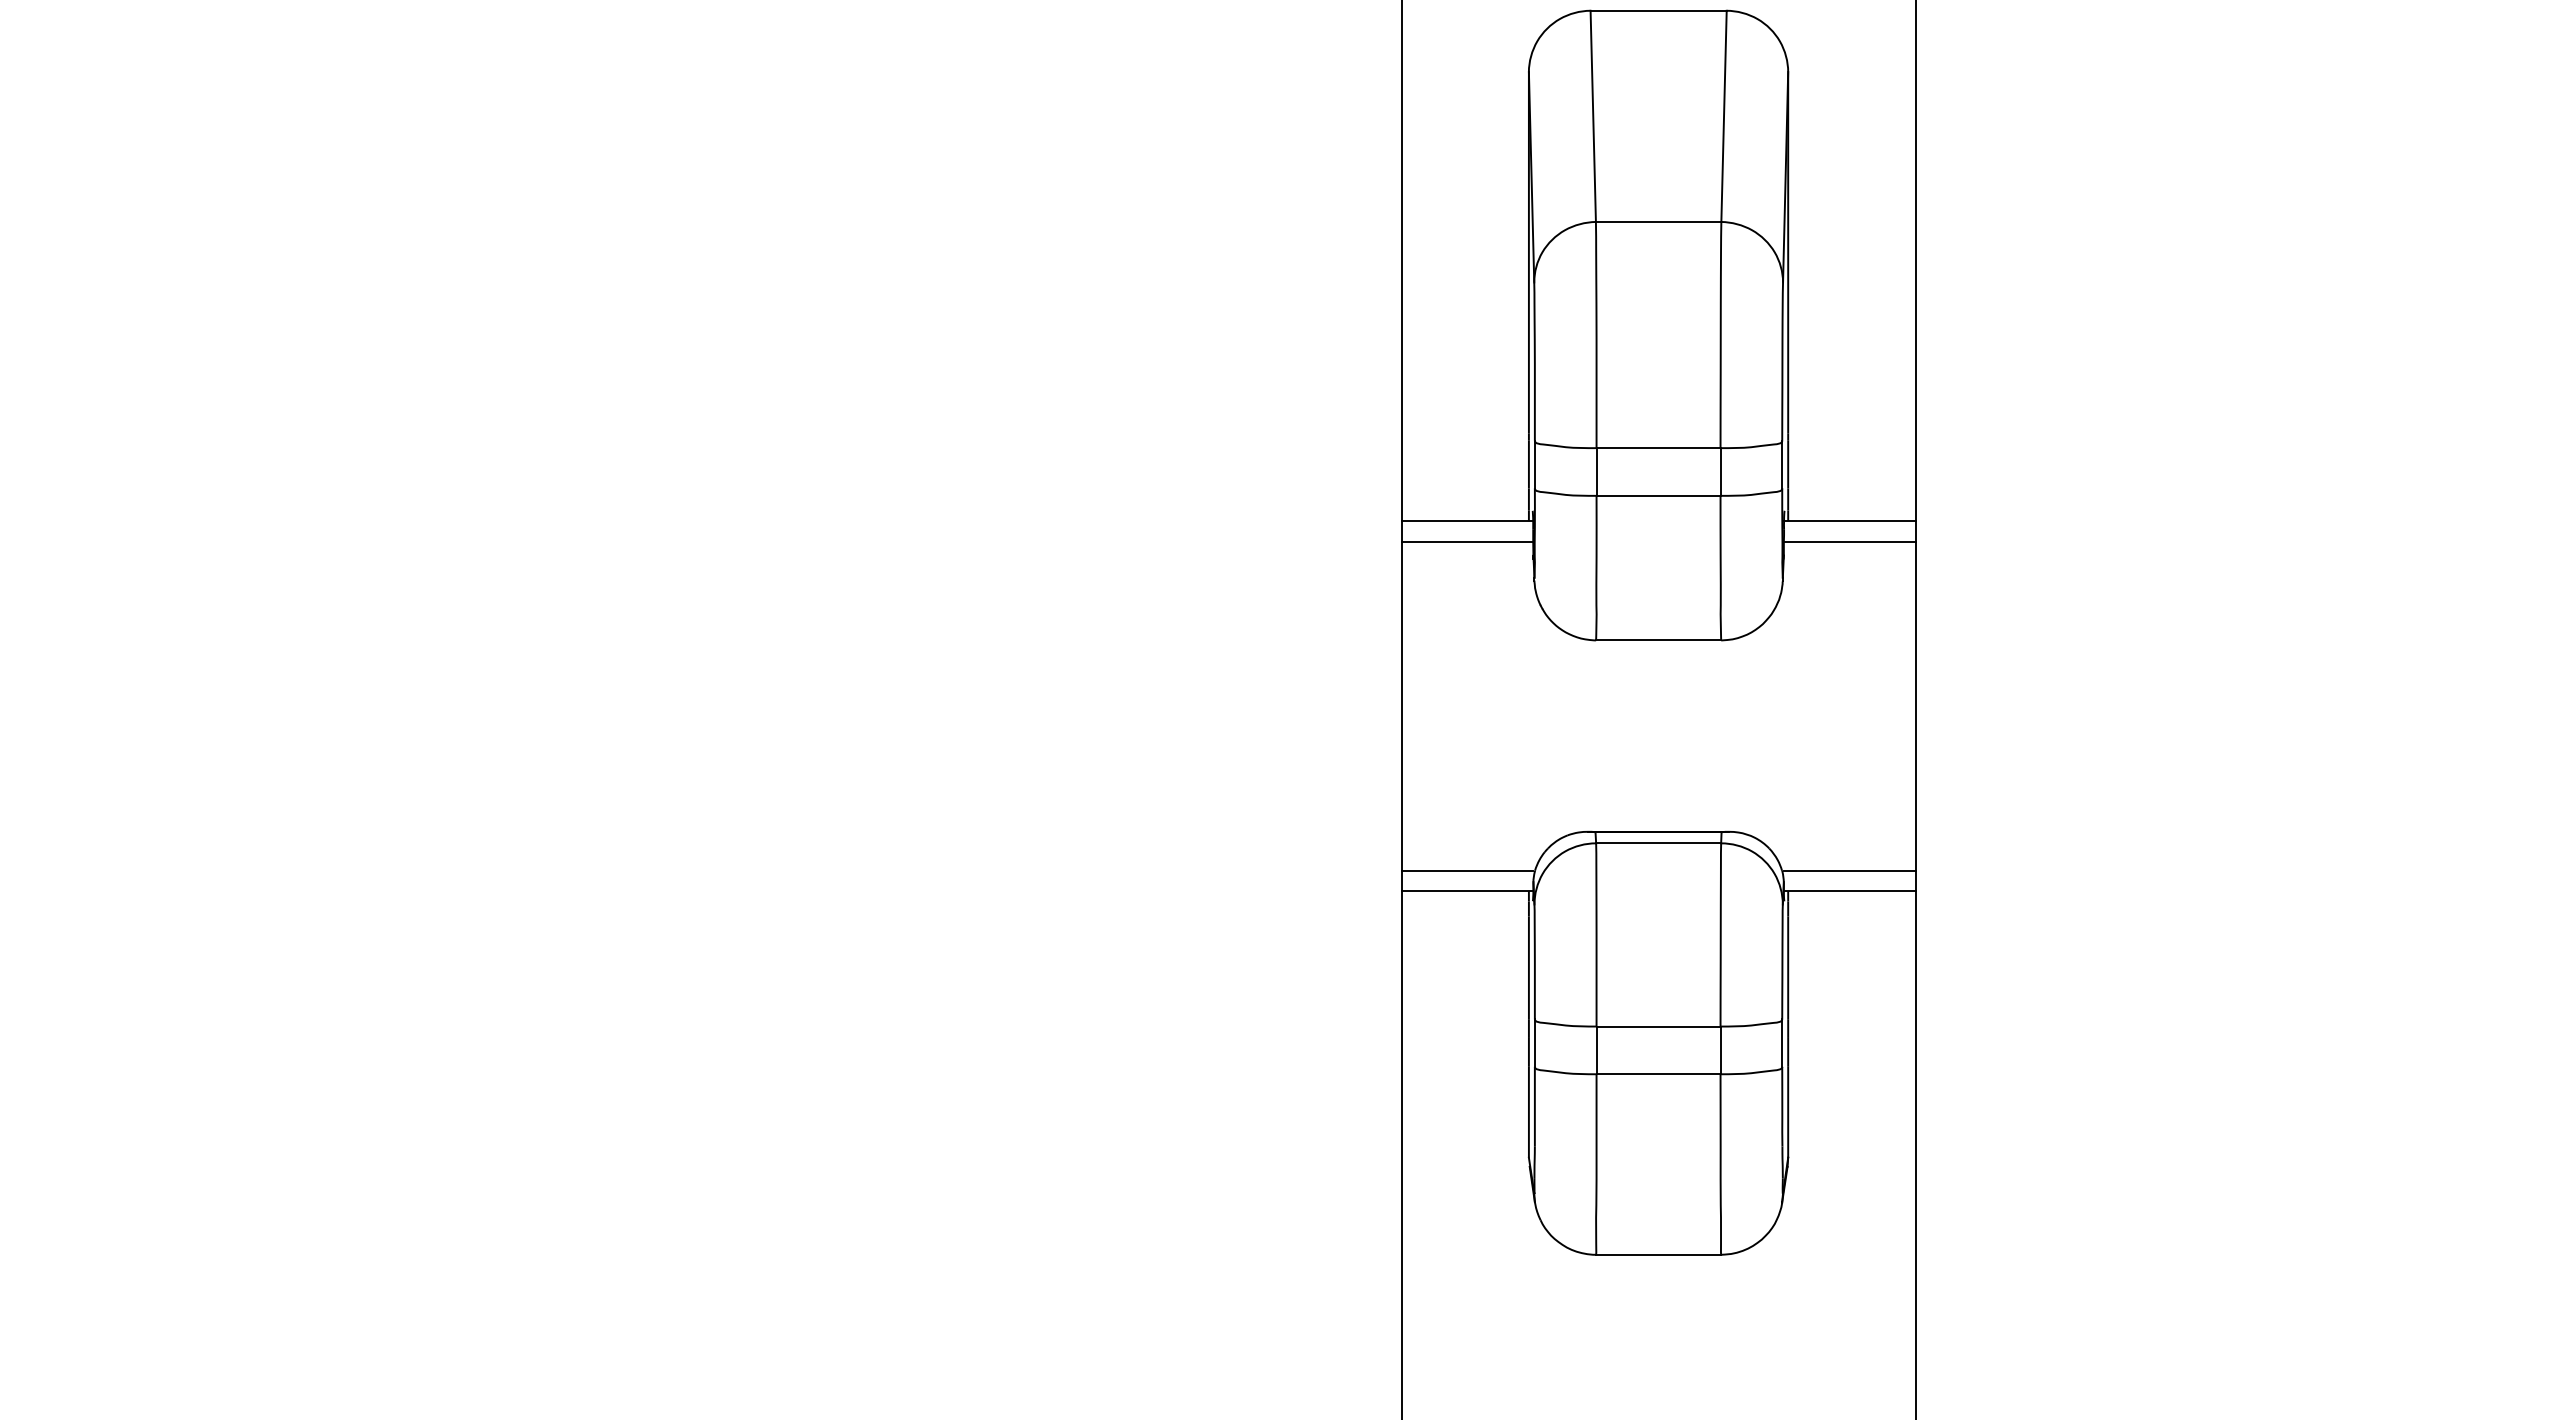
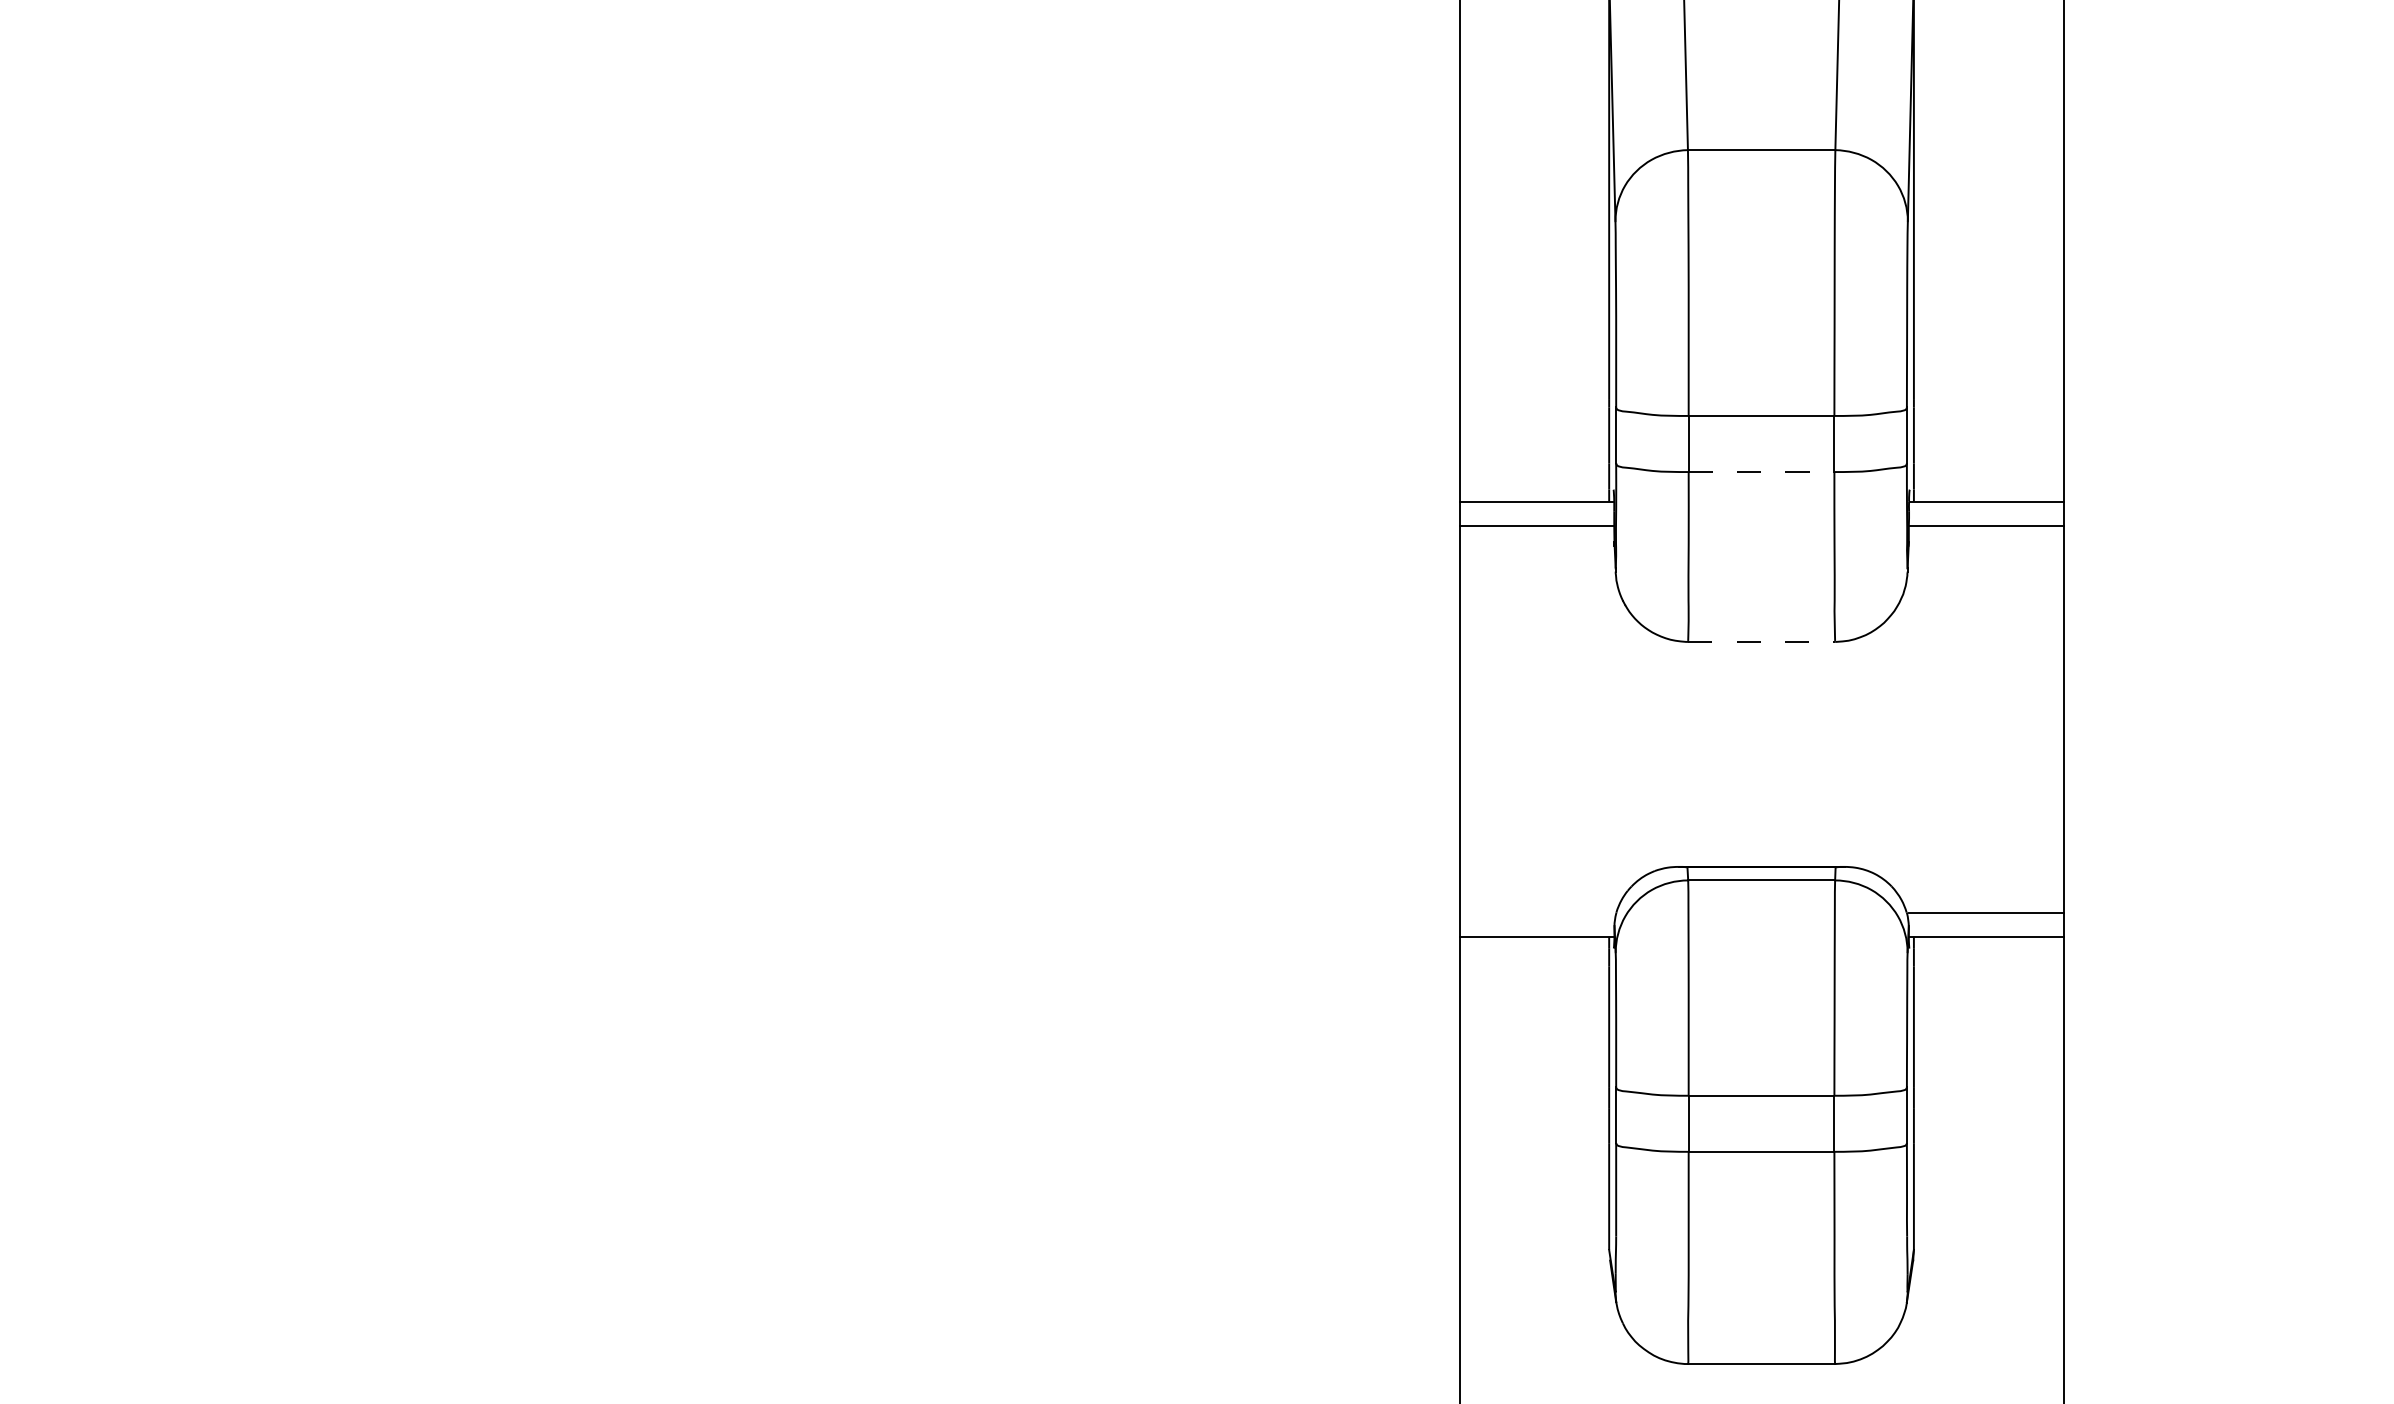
line: (1658, 495) -> (1761, 471), solid -> dashed
line: (1658, 640) -> (1761, 642), solid -> dashed
line: (1467, 870) -> (1537, 912), removed

